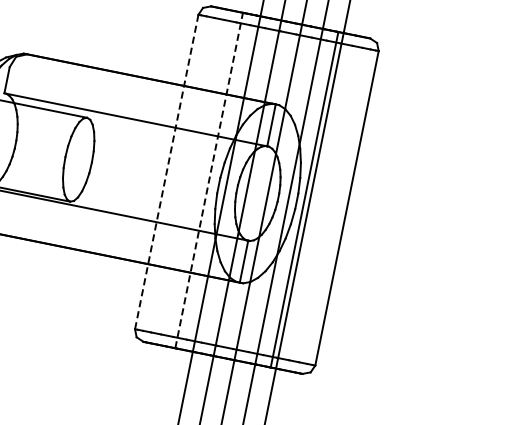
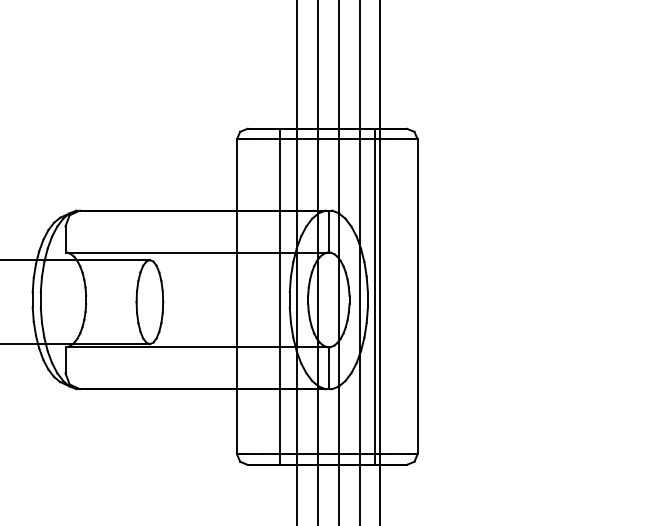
line: (167, 171) -> (237, 296), dashed -> solid
line: (209, 180) -> (279, 296), dashed -> solid

